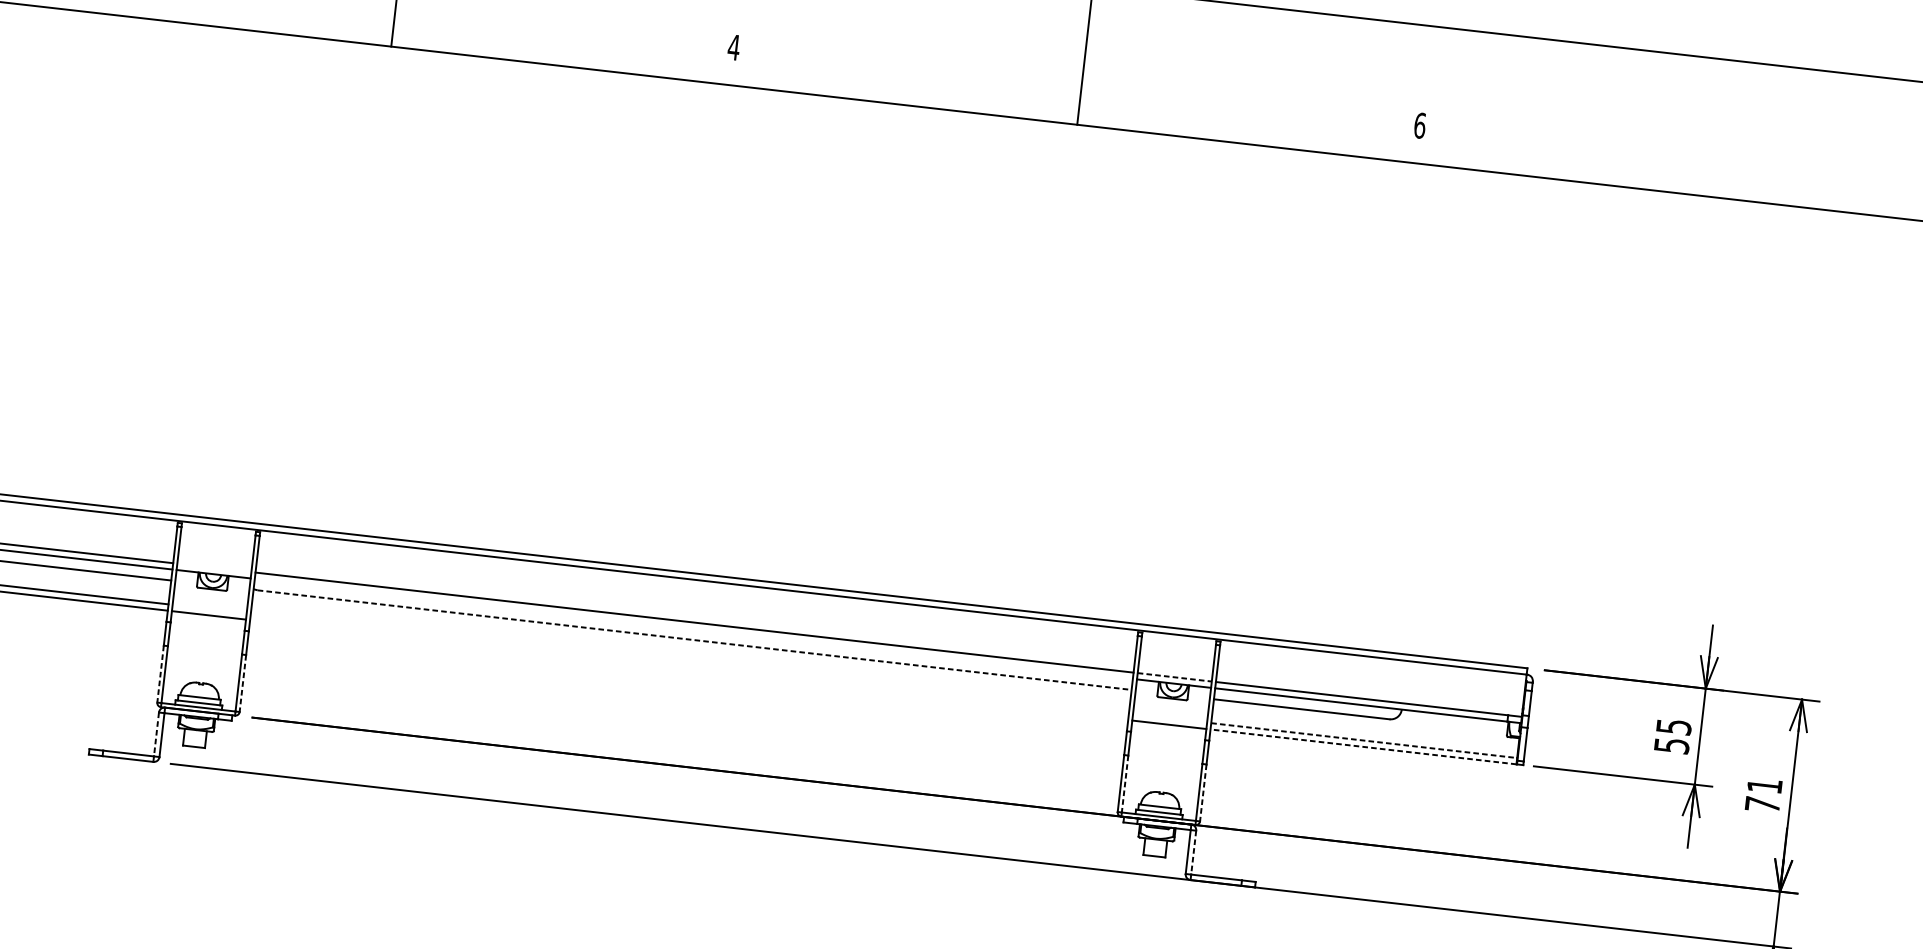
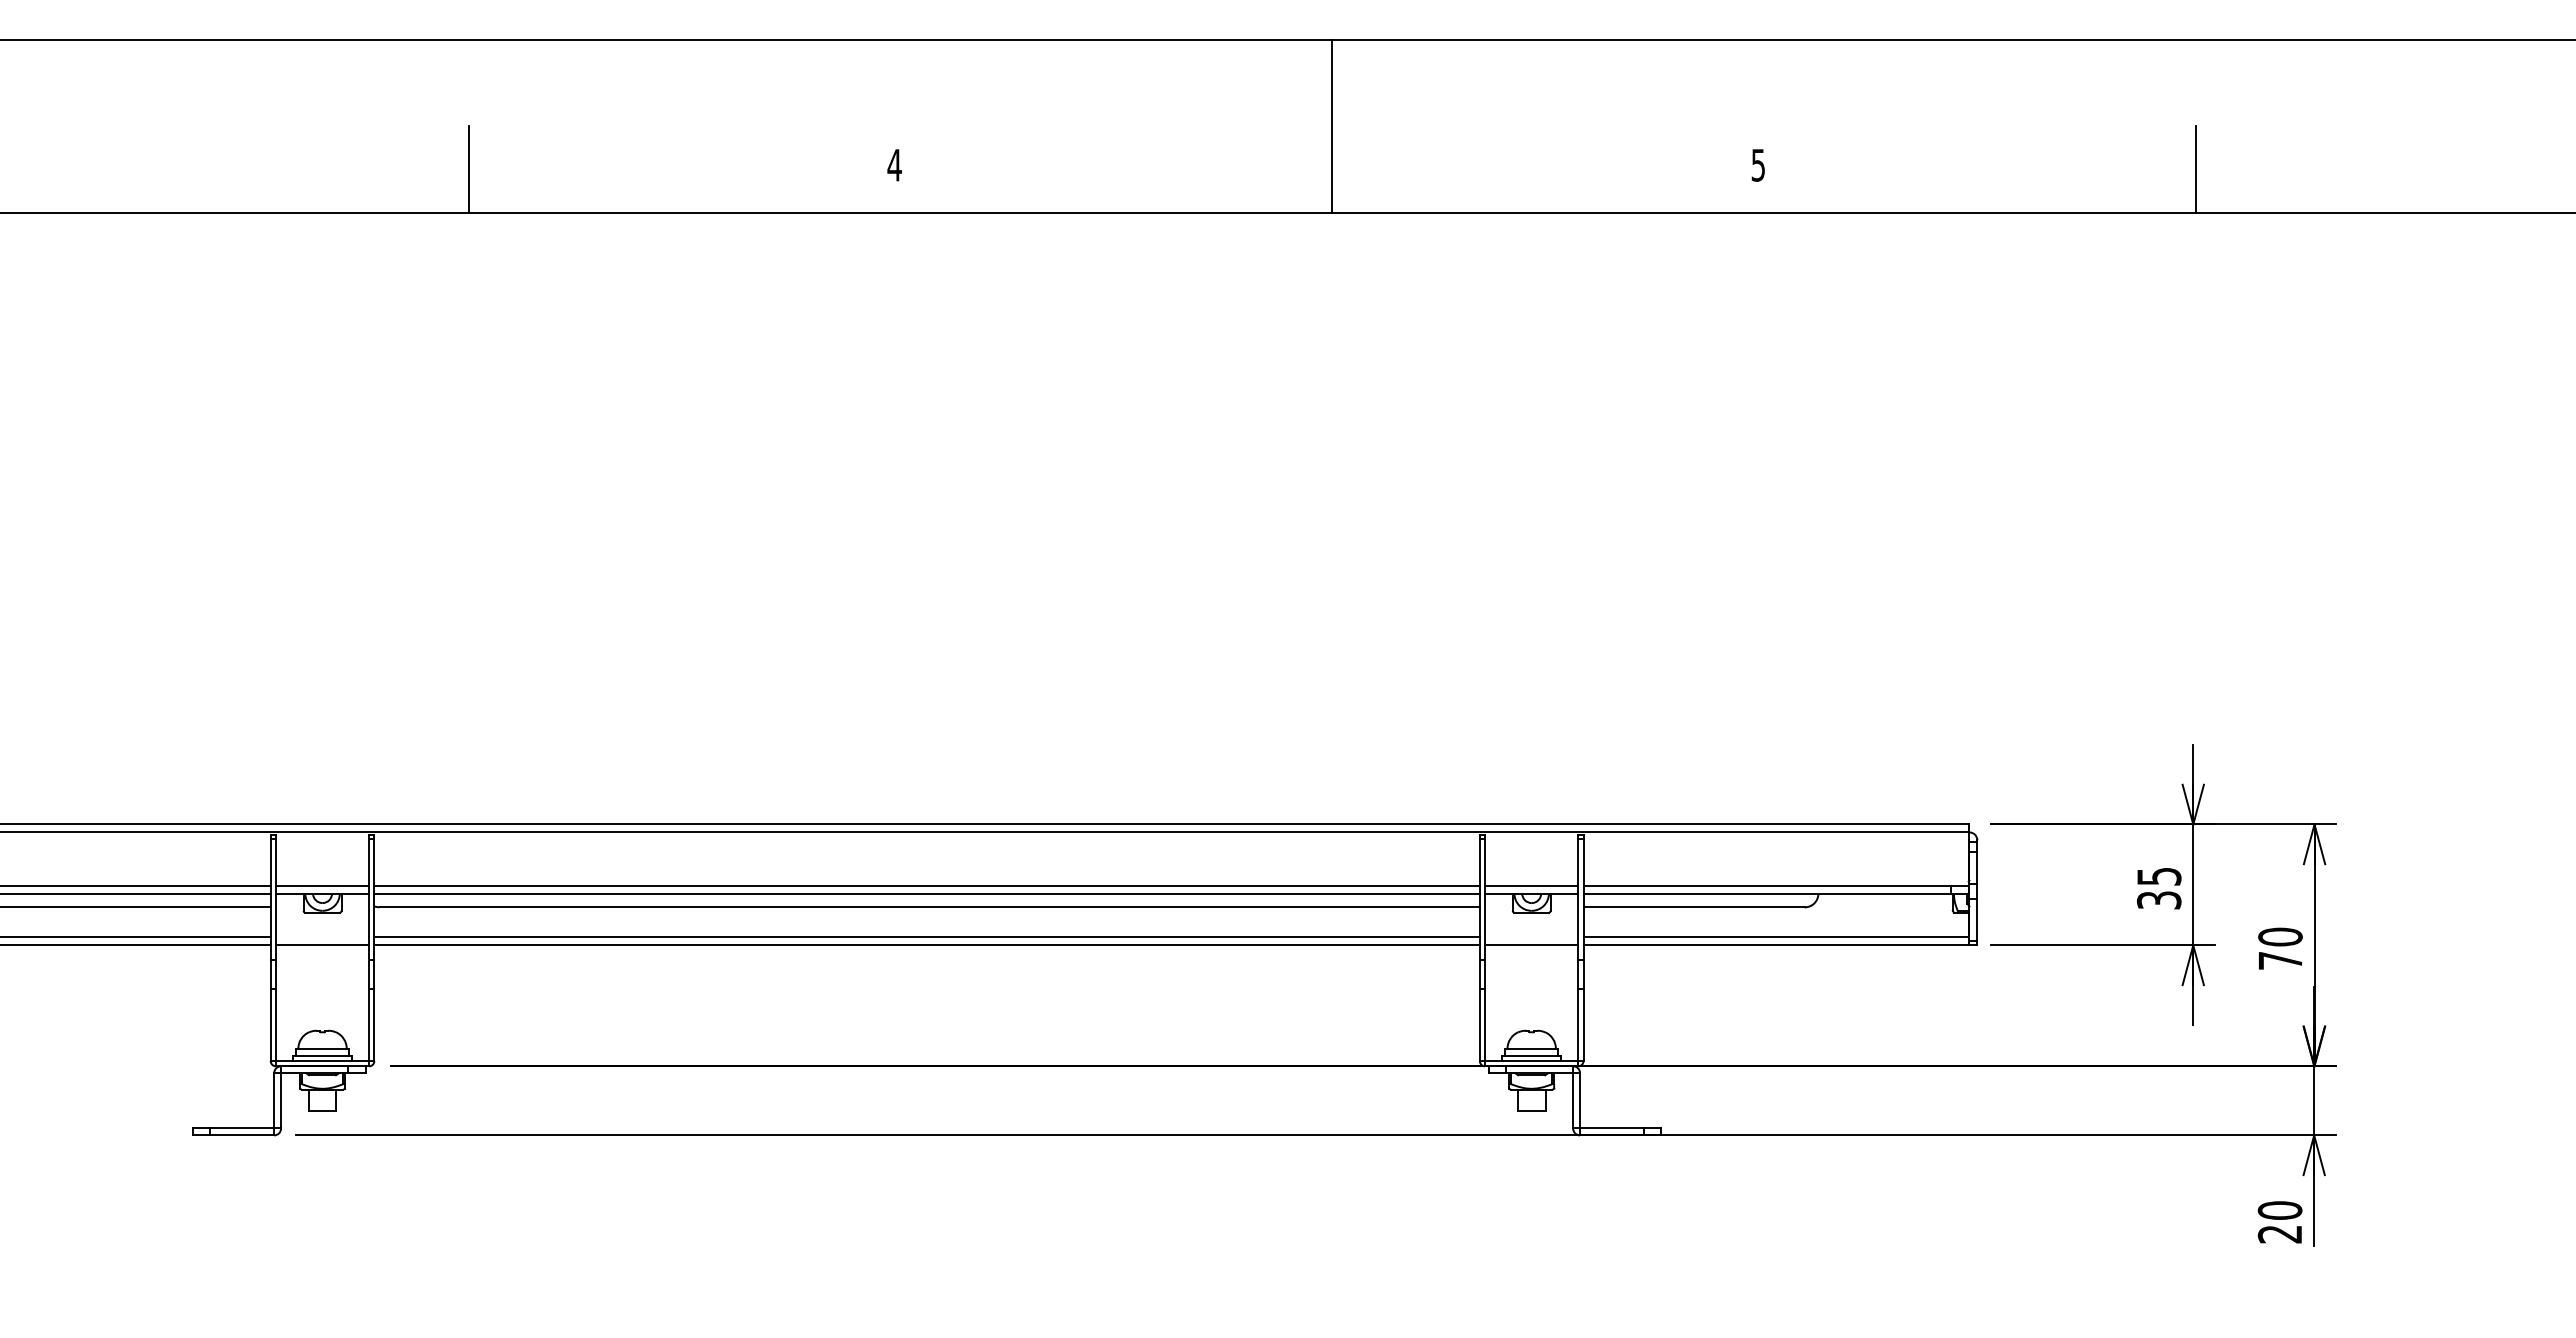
text: (1420, 125) -> (1758, 164), 6 -> 5
line: (1766, 168) -> (2195, 169), added
line: (214, 567) -> (322, 885), added
line: (693, 628) -> (926, 893), added
line: (695, 640) -> (930, 907), dashed -> solid
line: (689, 663) -> (926, 937), added
line: (688, 670) -> (926, 945), added
line: (160, 674) -> (270, 1025), dashed -> solid
line: (1174, 677) -> (1531, 885), dashed -> solid
line: (242, 683) -> (374, 1025), dashed -> solid
line: (156, 734) -> (274, 1100), dashed -> solid
line: (1364, 740) -> (1776, 937), dashed -> solid
text: (1671, 745) -> (2158, 899), 55 -> 35
line: (1363, 747) -> (1776, 945), dashed -> solid
line: (1125, 784) -> (1485, 1025), dashed -> solid
text: (1764, 785) -> (2280, 936), 71 -> 70
line: (1203, 793) -> (1583, 1025), dashed -> solid
line: (1194, 852) -> (1580, 1100), dashed -> solid

